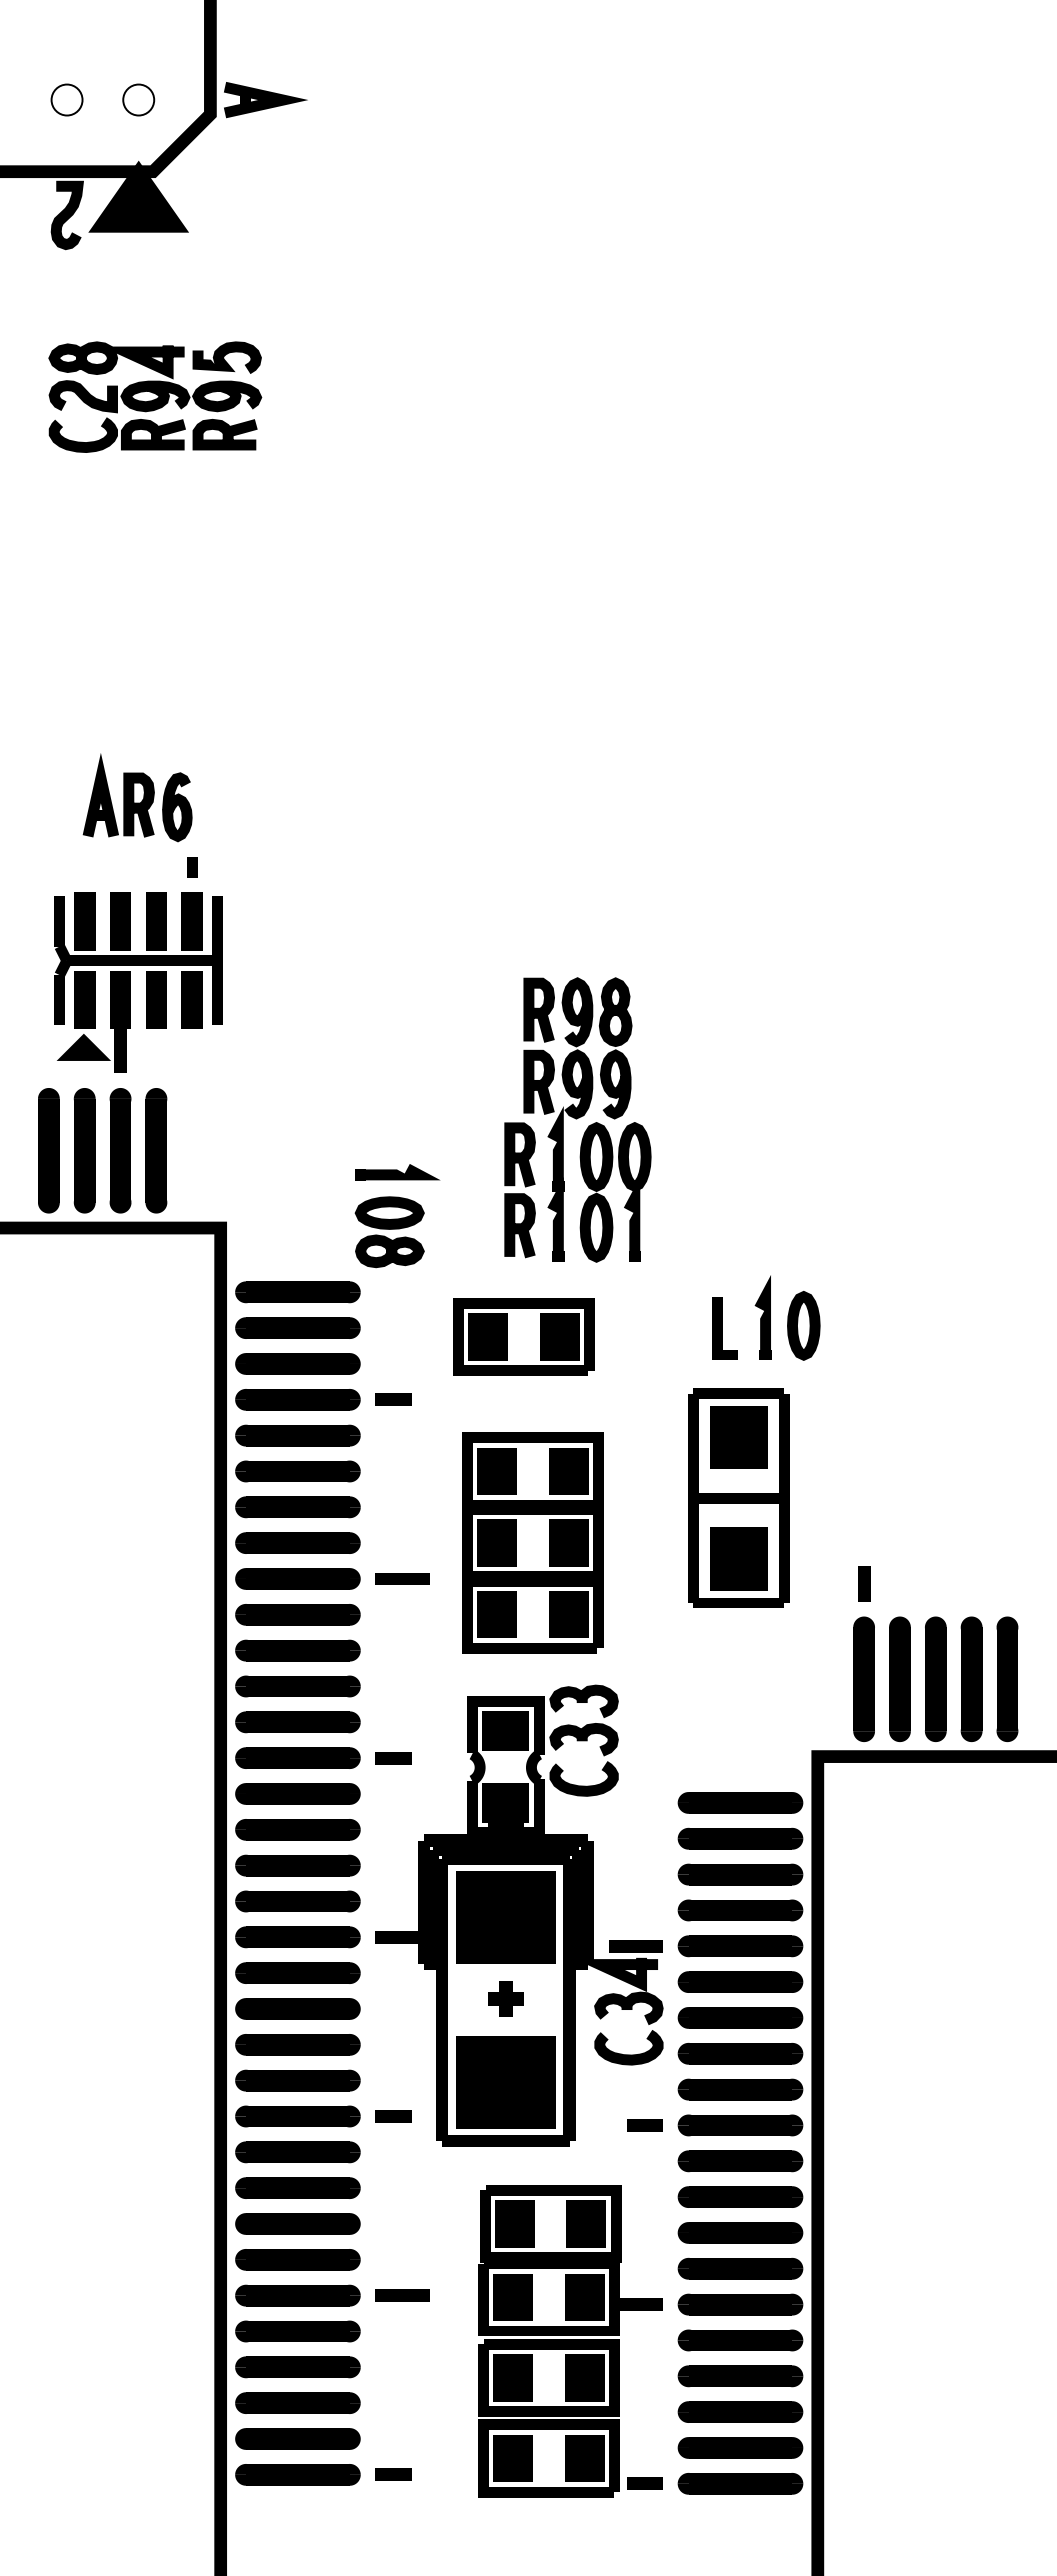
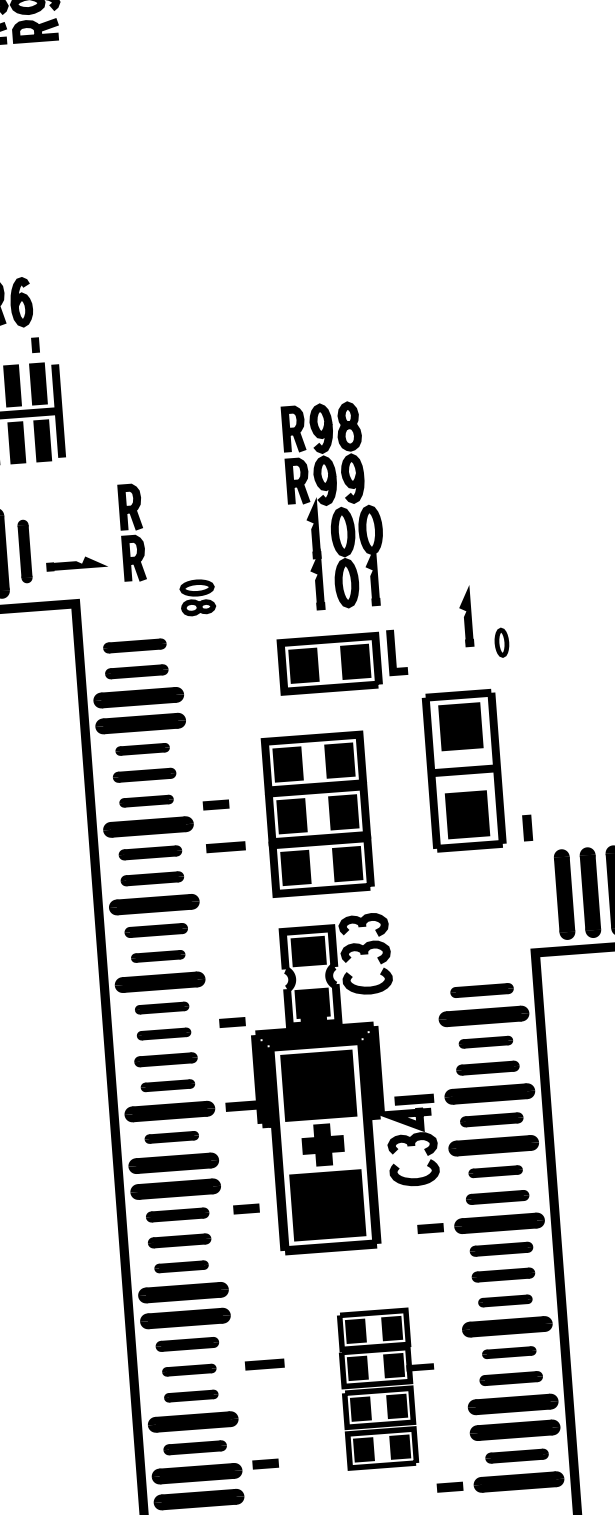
part: (156, 1150) -> (25, 551), size x0.7
part: (397, 1172) -> (76, 563), moved
part: (519, 1190) -> (131, 533), moved
part: (389, 1232) -> (197, 597), size x0.7
part: (297, 1292) -> (134, 646), size x0.7
part: (762, 1317) -> (465, 616), moved
part: (803, 1325) -> (501, 642), size x0.6
part: (297, 1327) -> (136, 671), size x0.7
line: (722, 1328) -> (395, 652), moved
part: (523, 1336) -> (329, 663), moved
line: (393, 1399) -> (216, 804), moved
part: (297, 1435) -> (142, 749), size x0.6
part: (297, 1471) -> (144, 775), size x0.7
part: (297, 1507) -> (146, 801), size x0.6
part: (297, 1578) -> (150, 852), size x0.7
line: (864, 1583) -> (527, 827), moved
part: (297, 1614) -> (152, 878), size x0.7
part: (297, 1686) -> (155, 930), size x0.7
part: (297, 1722) -> (157, 956), size x0.6
line: (393, 1758) -> (232, 1022), moved
part: (297, 1793) -> (161, 1007), size x0.6
part: (740, 1802) -> (482, 990), size x0.7
part: (297, 1829) -> (163, 1033), size x0.6
part: (297, 1865) -> (165, 1059), size x0.7
part: (740, 1874) -> (485, 1042), size x0.6
part: (297, 1901) -> (167, 1085), size x0.6
part: (740, 1910) -> (487, 1068), size x0.7
part: (297, 1972) -> (171, 1137), size x0.6
part: (740, 1981) -> (491, 1119), size x0.7
part: (505, 1998) -> (323, 1144), size x1.6
part: (740, 2053) -> (495, 1171), size x0.6
part: (297, 2080) -> (177, 1214), size x0.7
part: (740, 2089) -> (497, 1197), size x0.7
part: (297, 2116) -> (179, 1240), size x0.7
line: (393, 2116) -> (246, 1209), moved
part: (297, 2152) -> (181, 1266), size x0.6
part: (740, 2161) -> (501, 1249), size x0.7
part: (740, 2196) -> (503, 1274), size x0.7
part: (740, 2232) -> (505, 1300), size x0.6
part: (297, 2259) -> (187, 1344), size x0.7
part: (297, 2295) -> (189, 1370), size x0.6
part: (740, 2304) -> (509, 1352), size x0.6
part: (297, 2331) -> (190, 1396), size x0.6
part: (740, 2340) -> (511, 1378), size x0.7
part: (570, 2341) -> (388, 1388), size x0.7
part: (297, 2402) -> (194, 1447), size x0.7
part: (740, 2447) -> (517, 1455), size x0.7
line: (393, 2474) -> (265, 1463), moved

